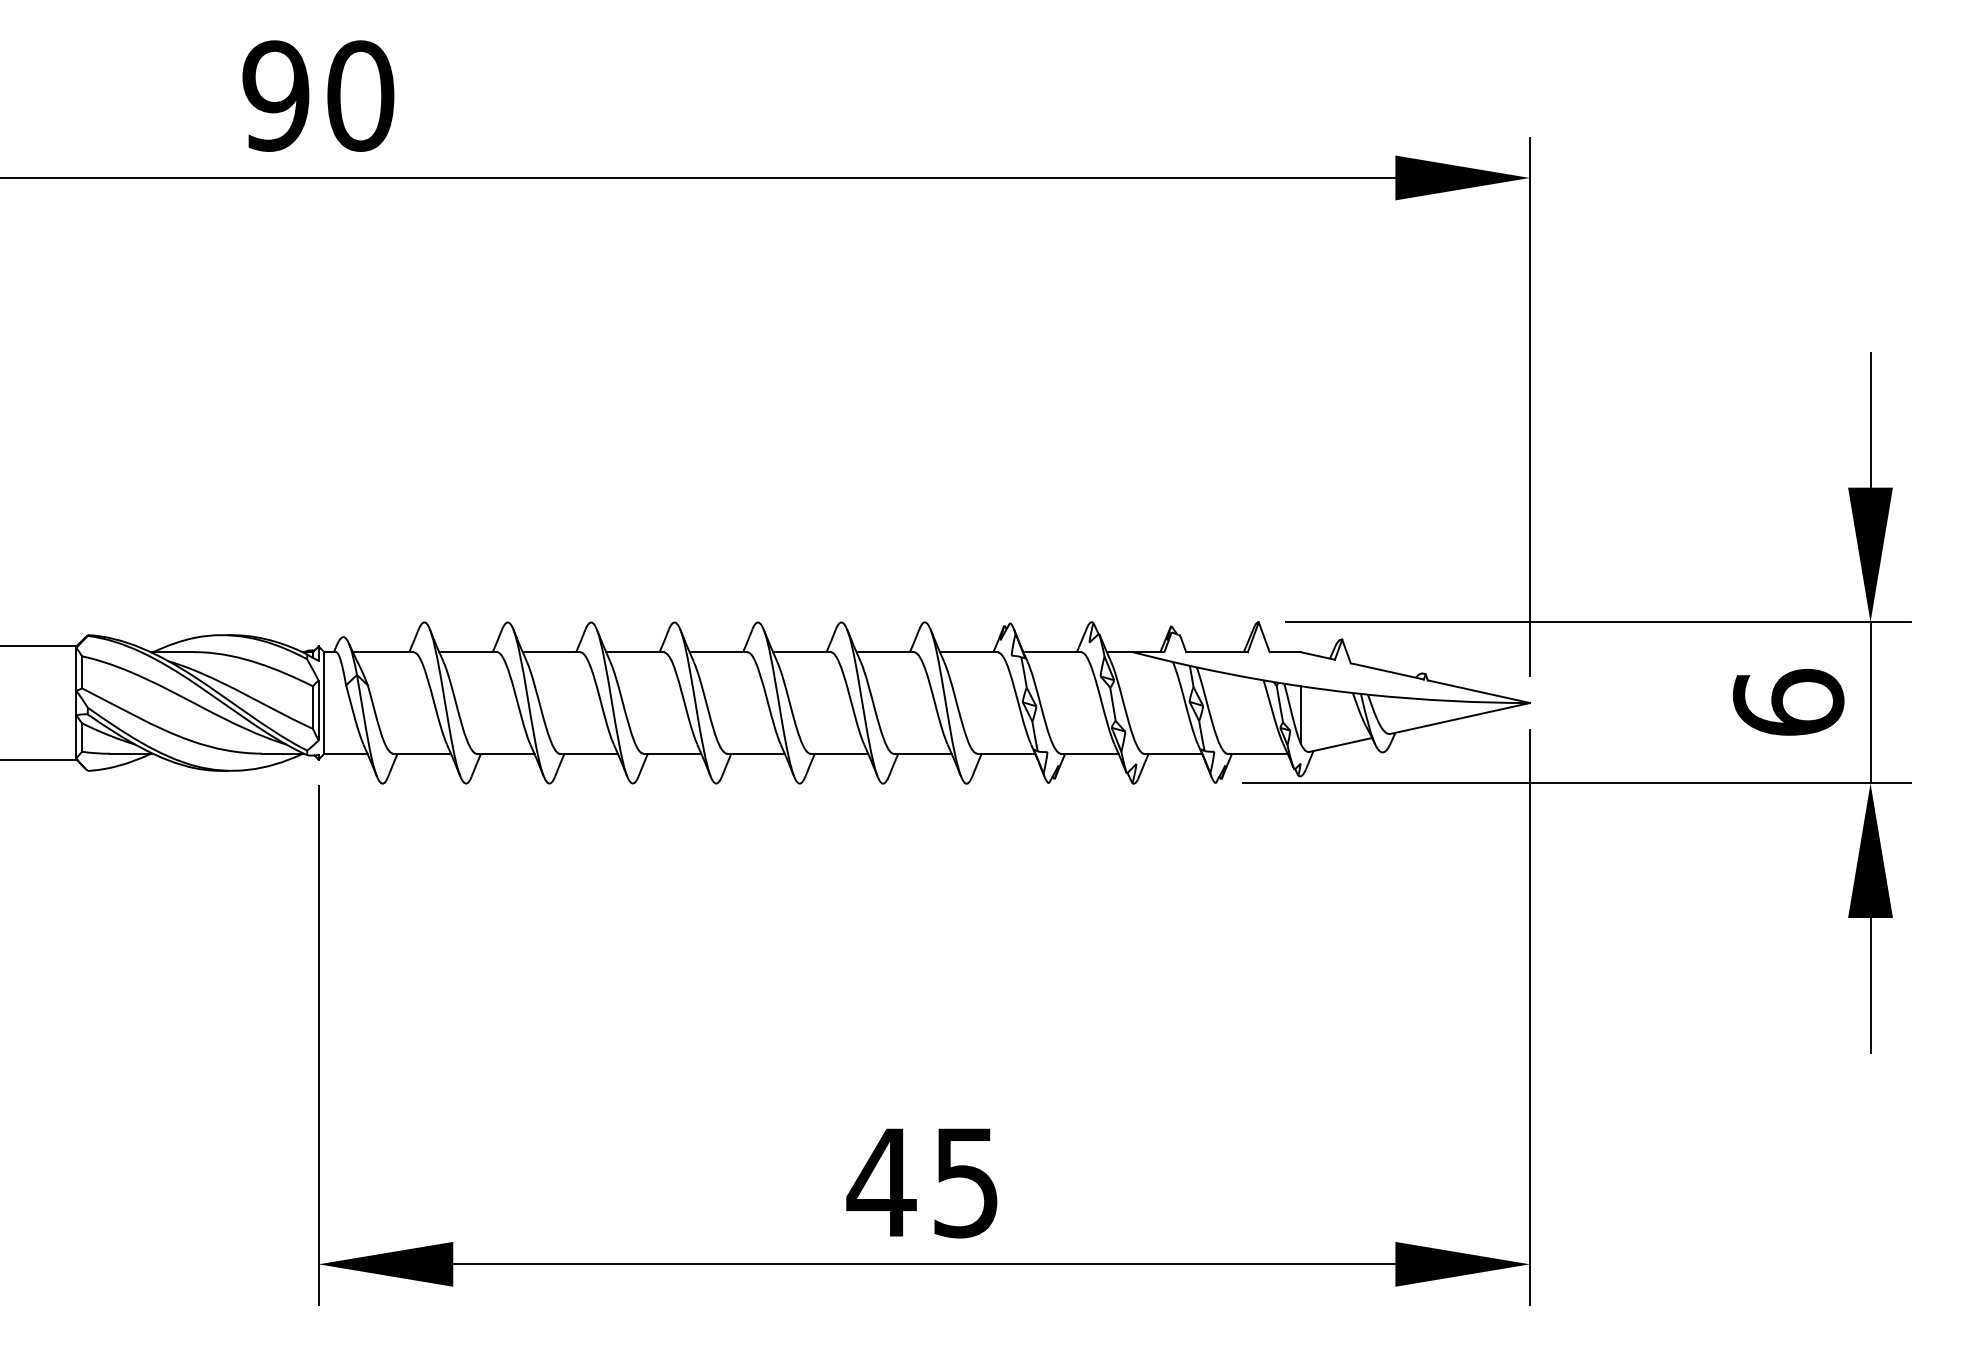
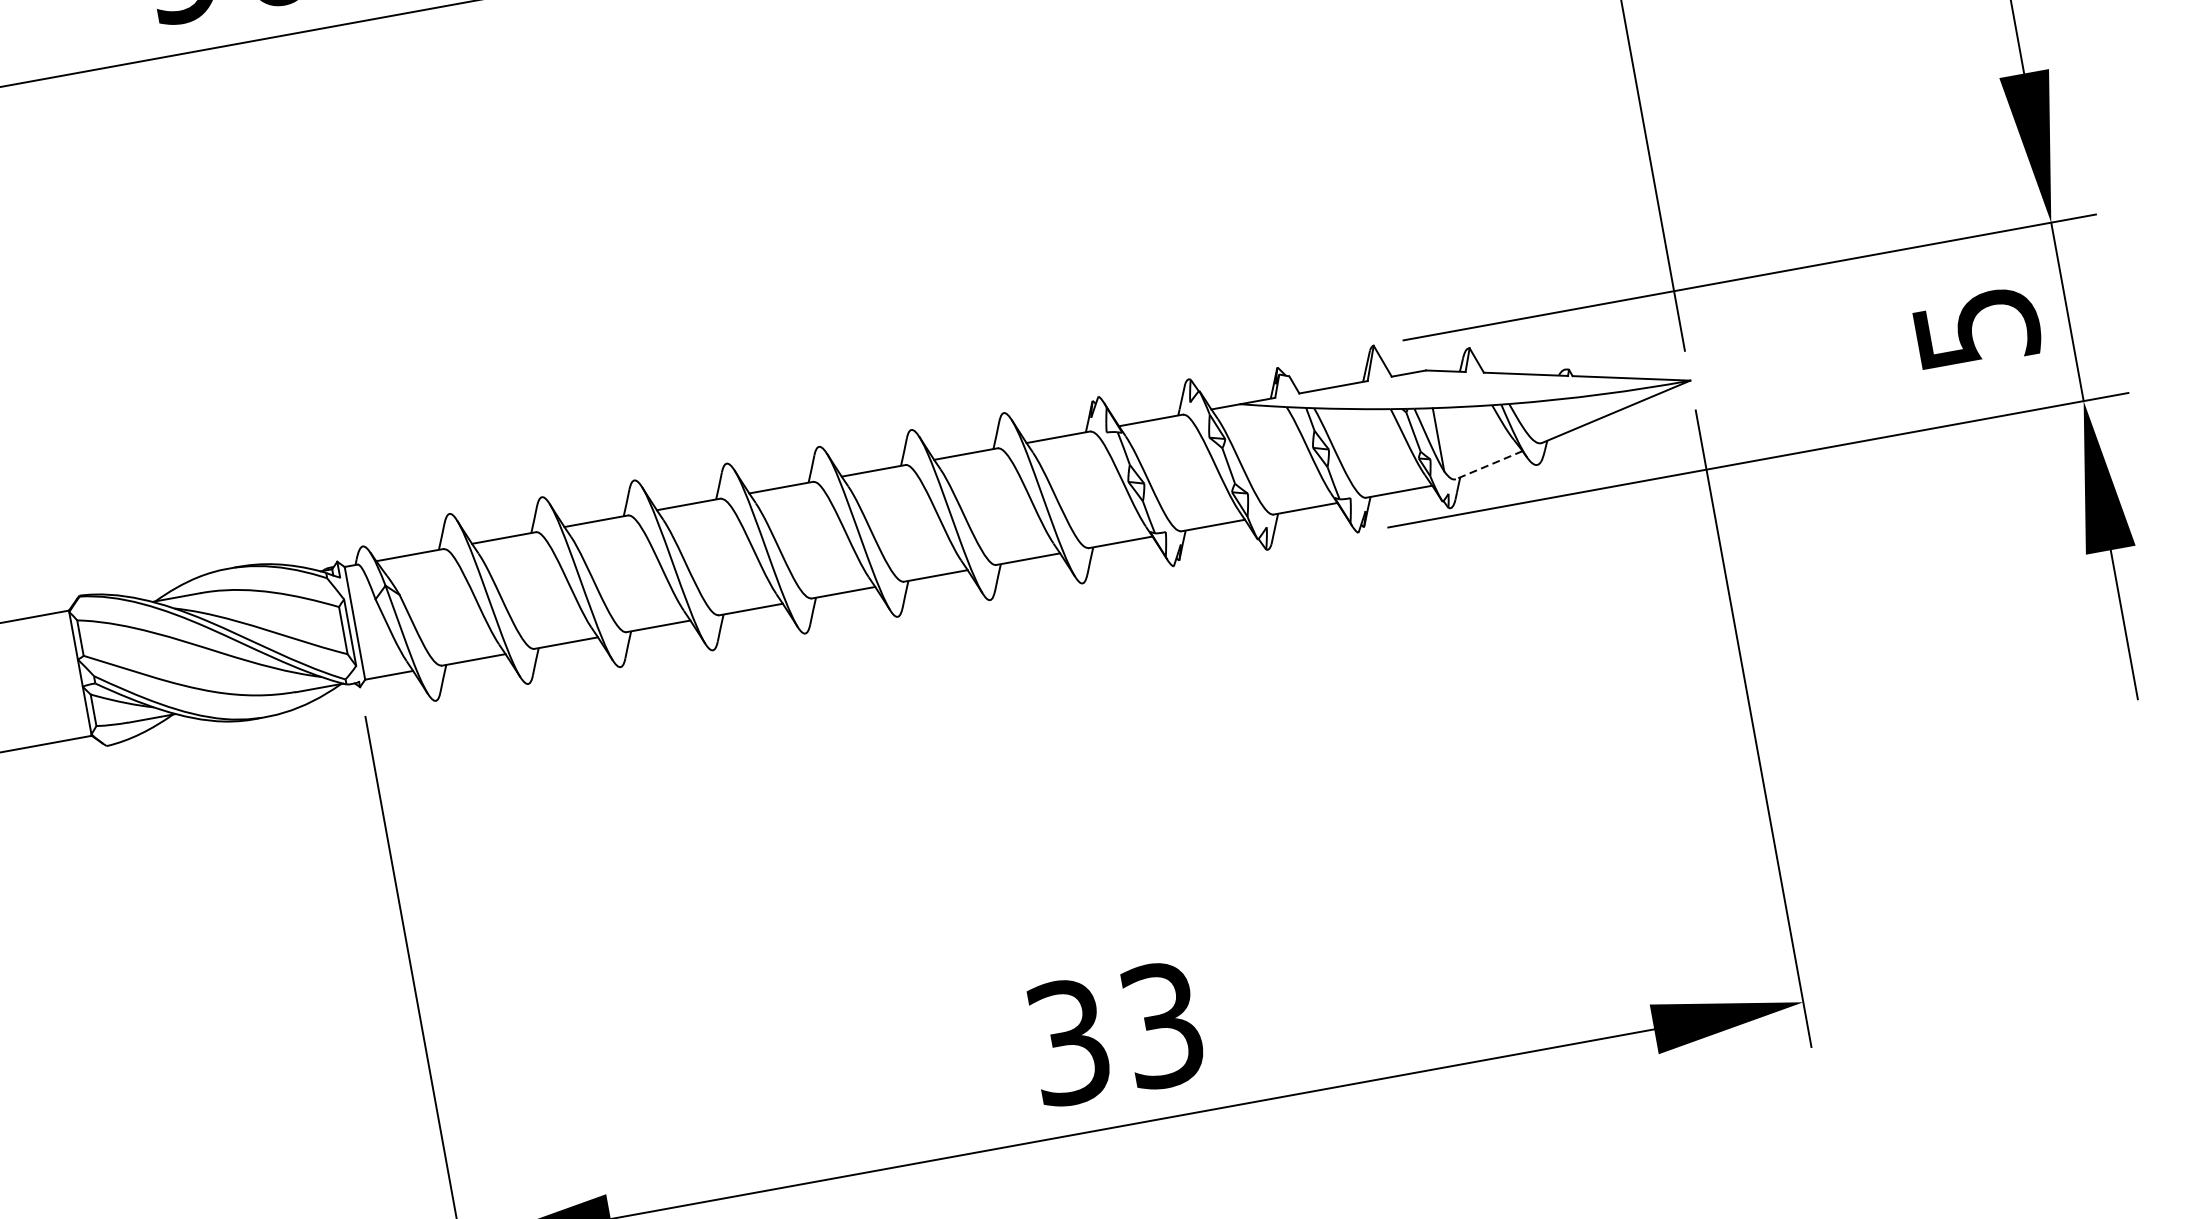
text: (1788, 701) -> (1976, 326), 6 -> 5
line: (1340, 745) -> (1489, 465), solid -> dashed
text: (922, 1182) -> (1114, 1033), 45 -> 33

